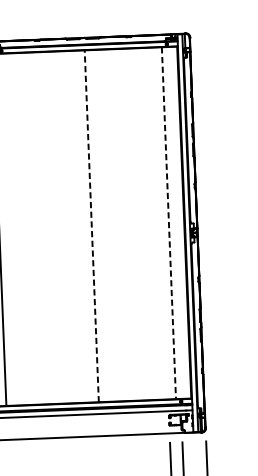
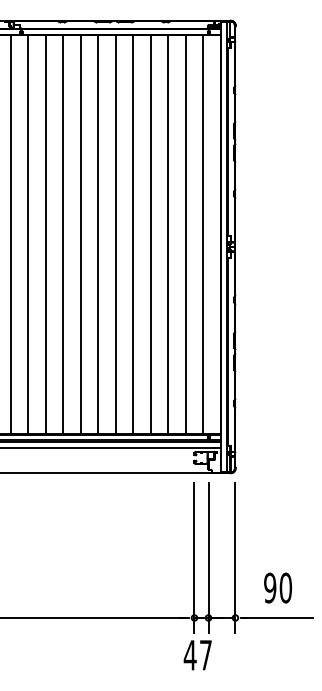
line: (153, 223) -> (185, 234), added
line: (169, 223) -> (203, 235), dashed -> solid
line: (122, 224) -> (150, 234), added
line: (138, 224) -> (168, 234), added
line: (107, 225) -> (133, 234), added
line: (76, 226) -> (98, 234), added
line: (91, 226) -> (115, 234), dashed -> solid
line: (45, 227) -> (63, 234), added
line: (60, 227) -> (80, 234), added
line: (29, 228) -> (45, 234), added
line: (14, 229) -> (28, 234), added

